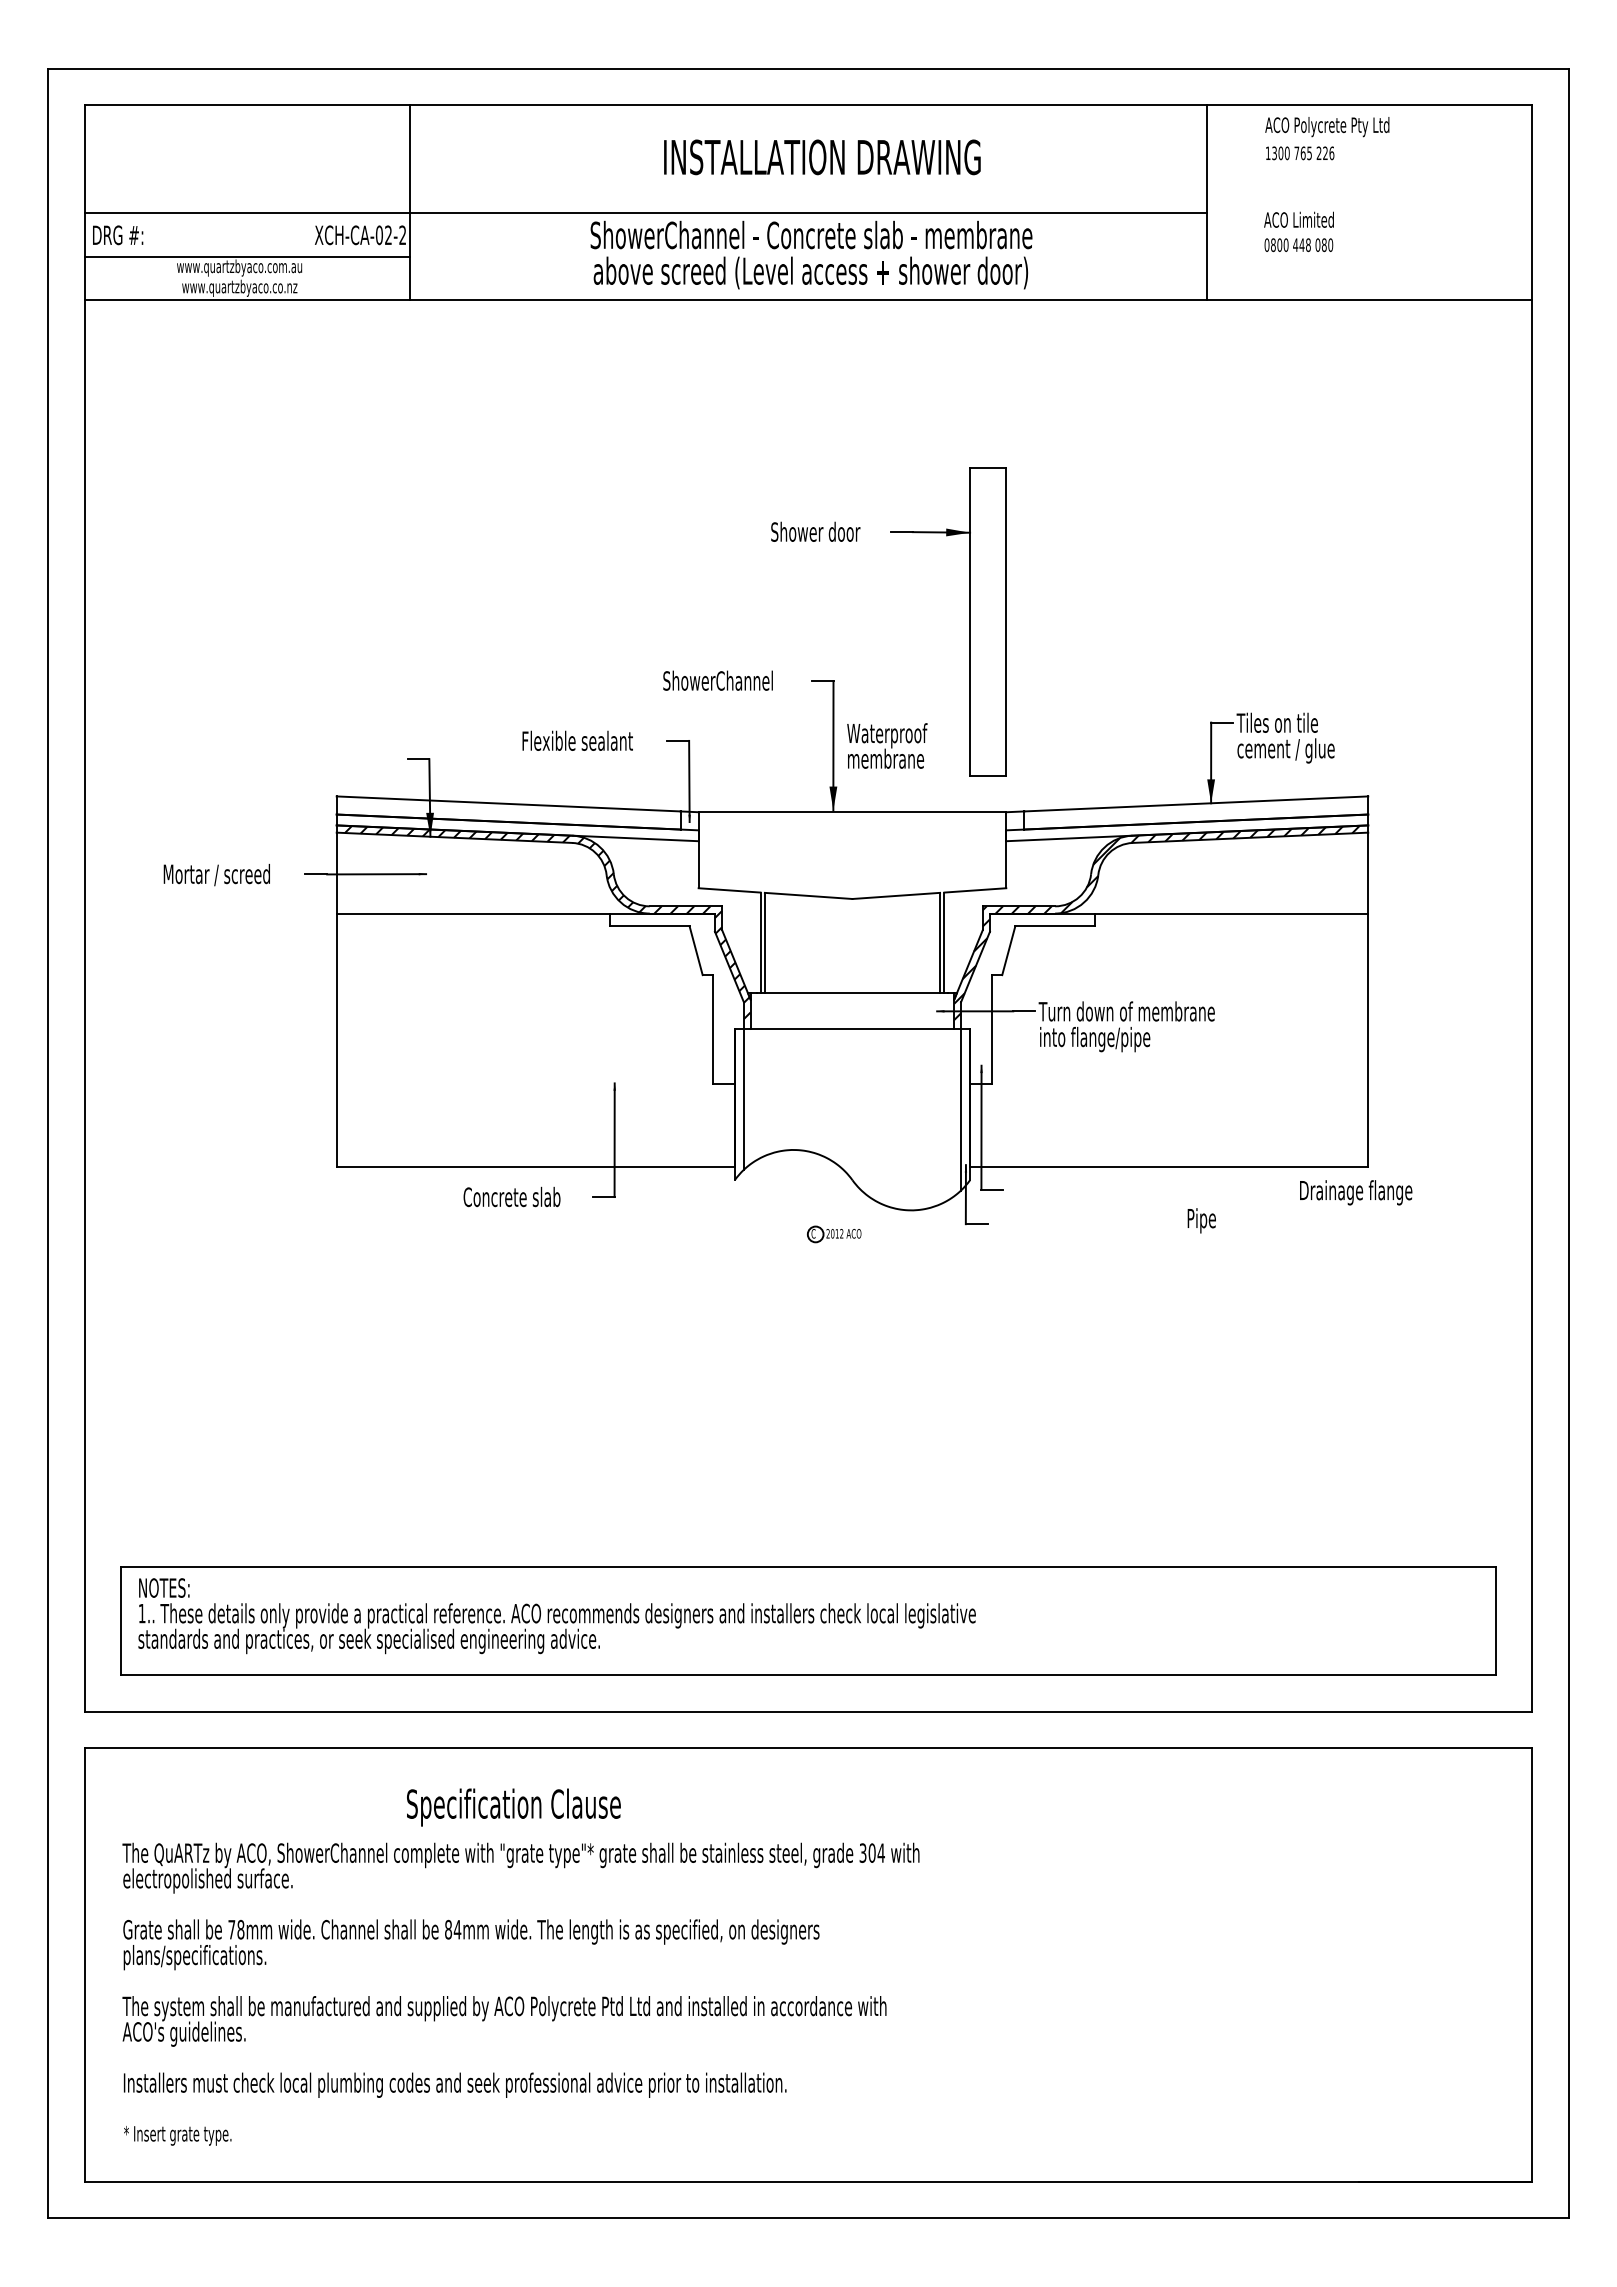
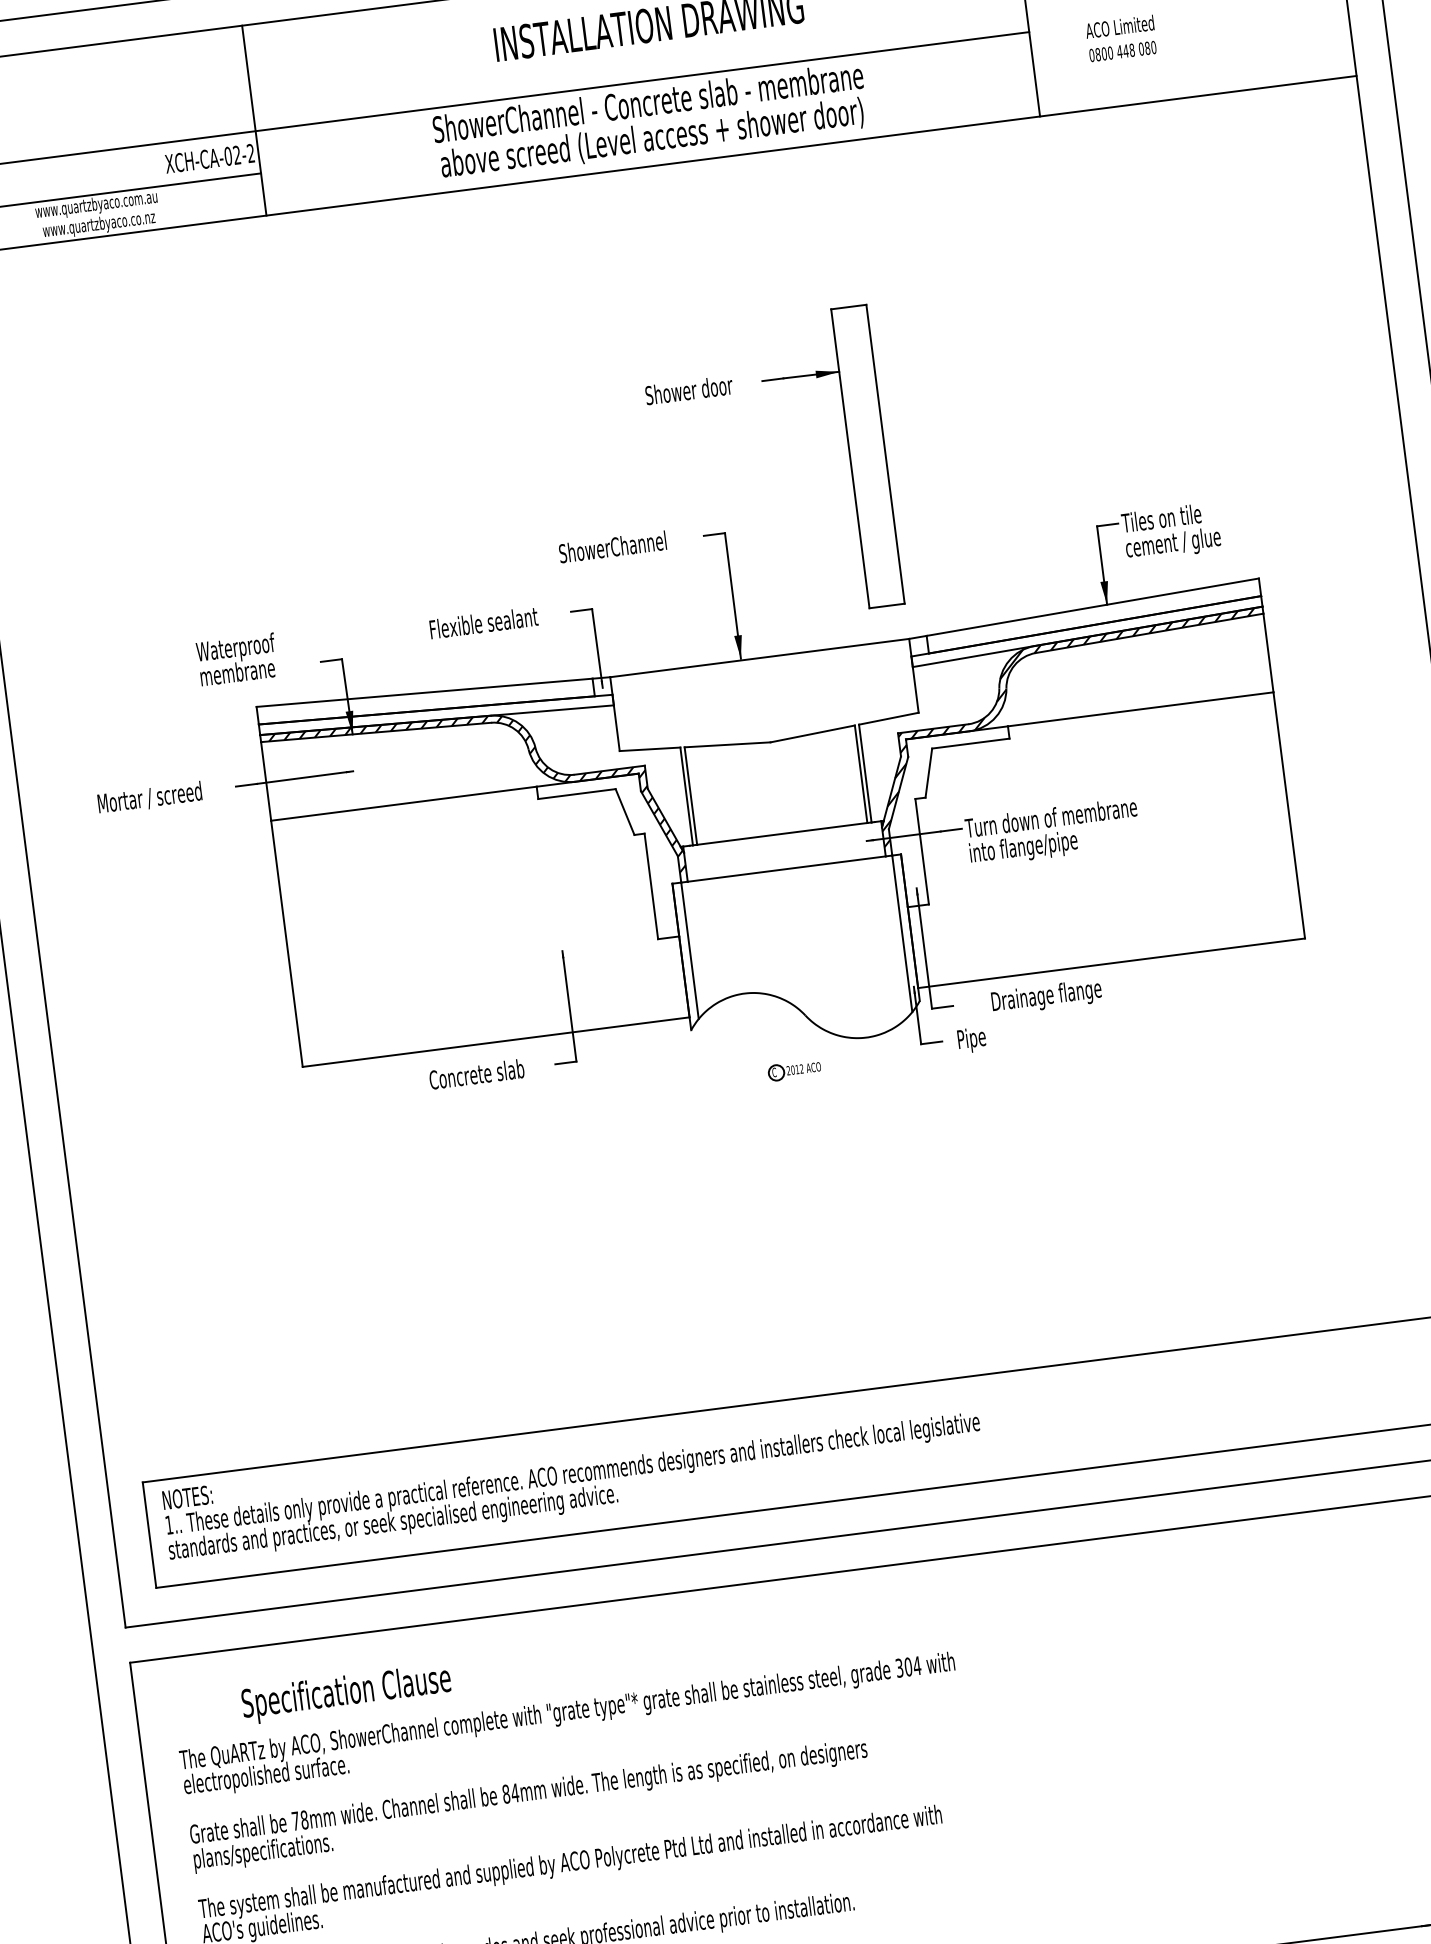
text: (887, 745) -> (237, 659), moved
text: (1356, 1192) -> (1047, 996), moved
text: (1201, 1220) -> (971, 1040), moved
text: (513, 1807) -> (346, 1693), moved

